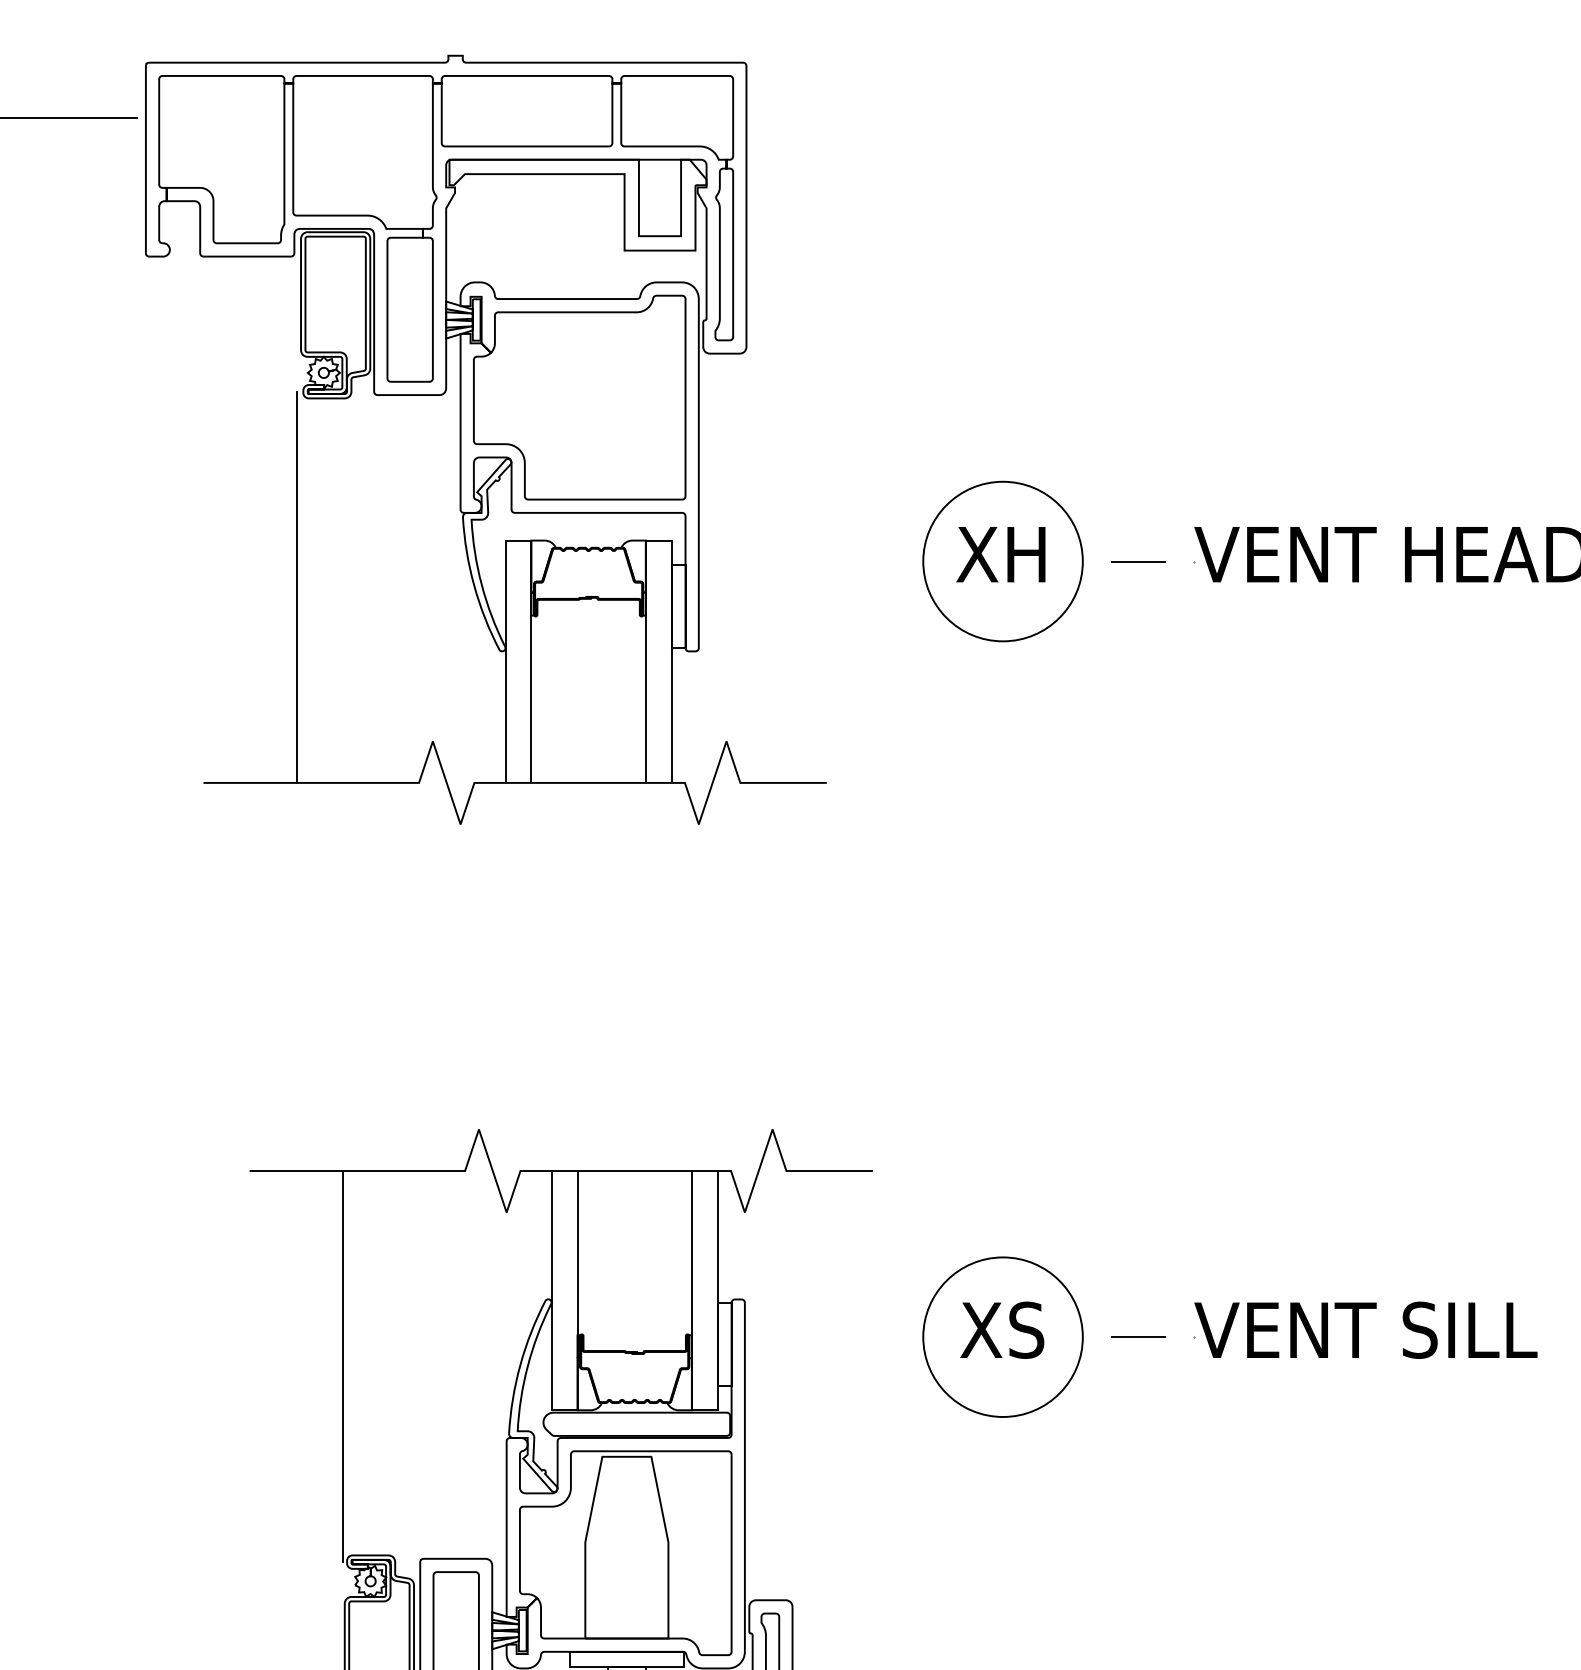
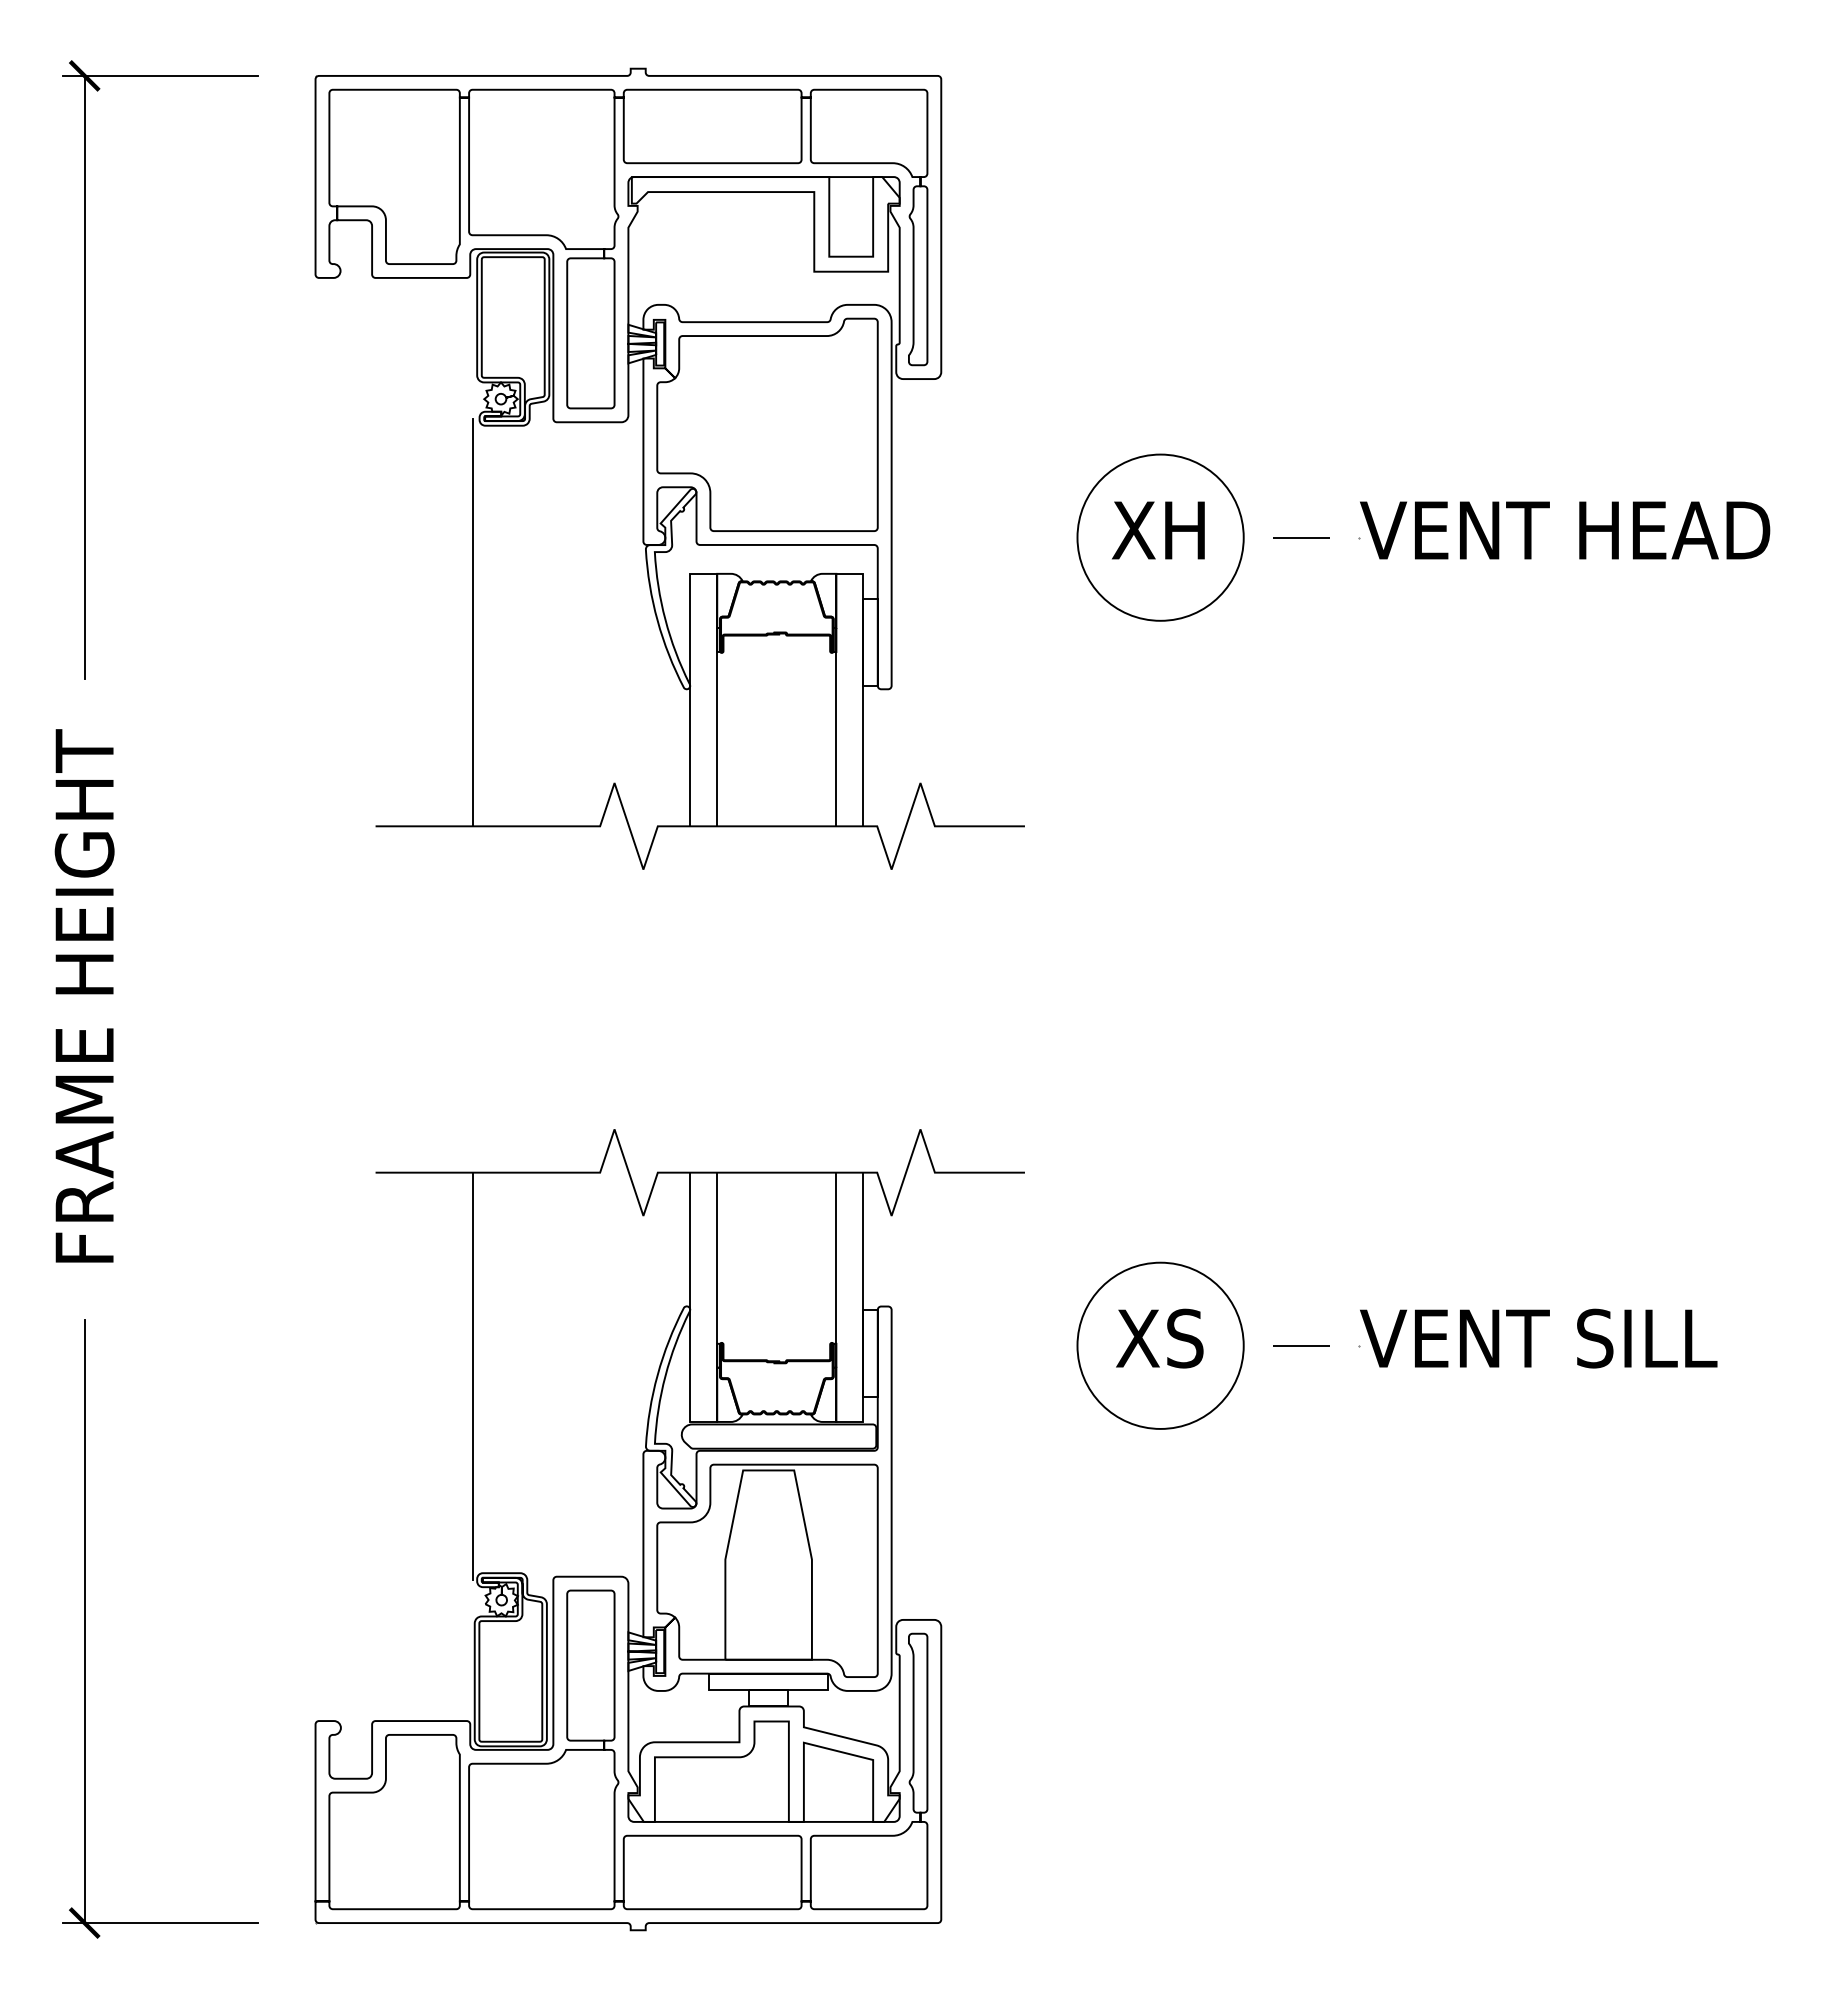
part: (485, 439) -> (669, 468), moved

